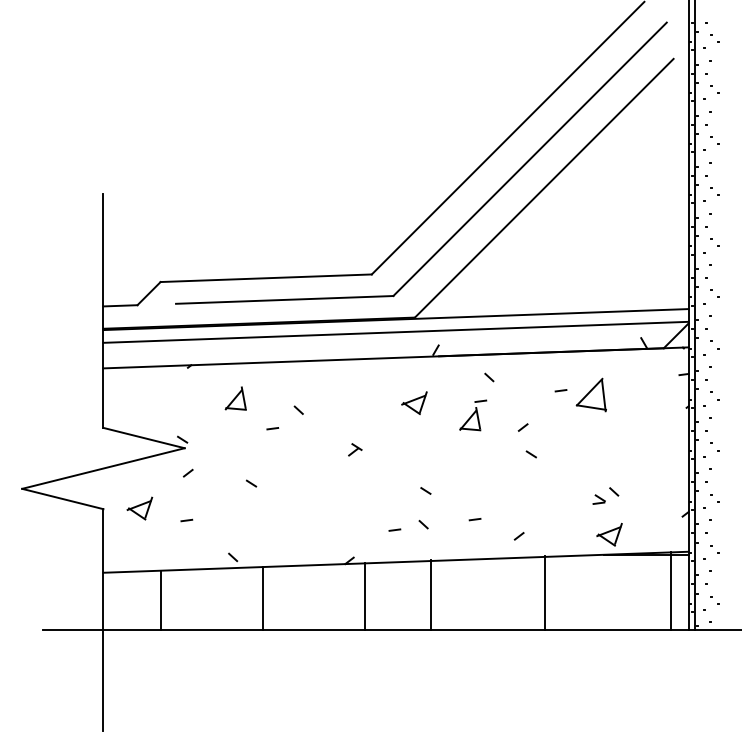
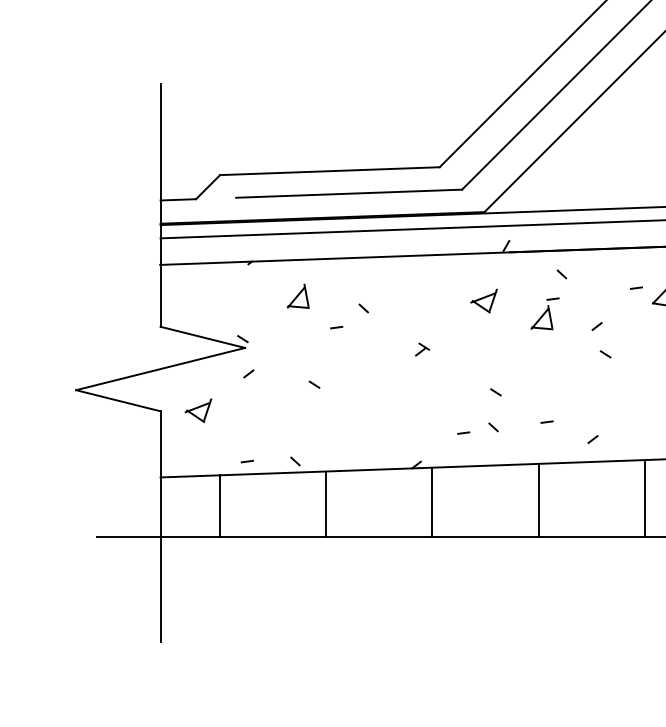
line: (186, 520) -> (246, 461), moved
line: (545, 592) -> (645, 497), moved
line: (430, 594) -> (538, 500), moved

